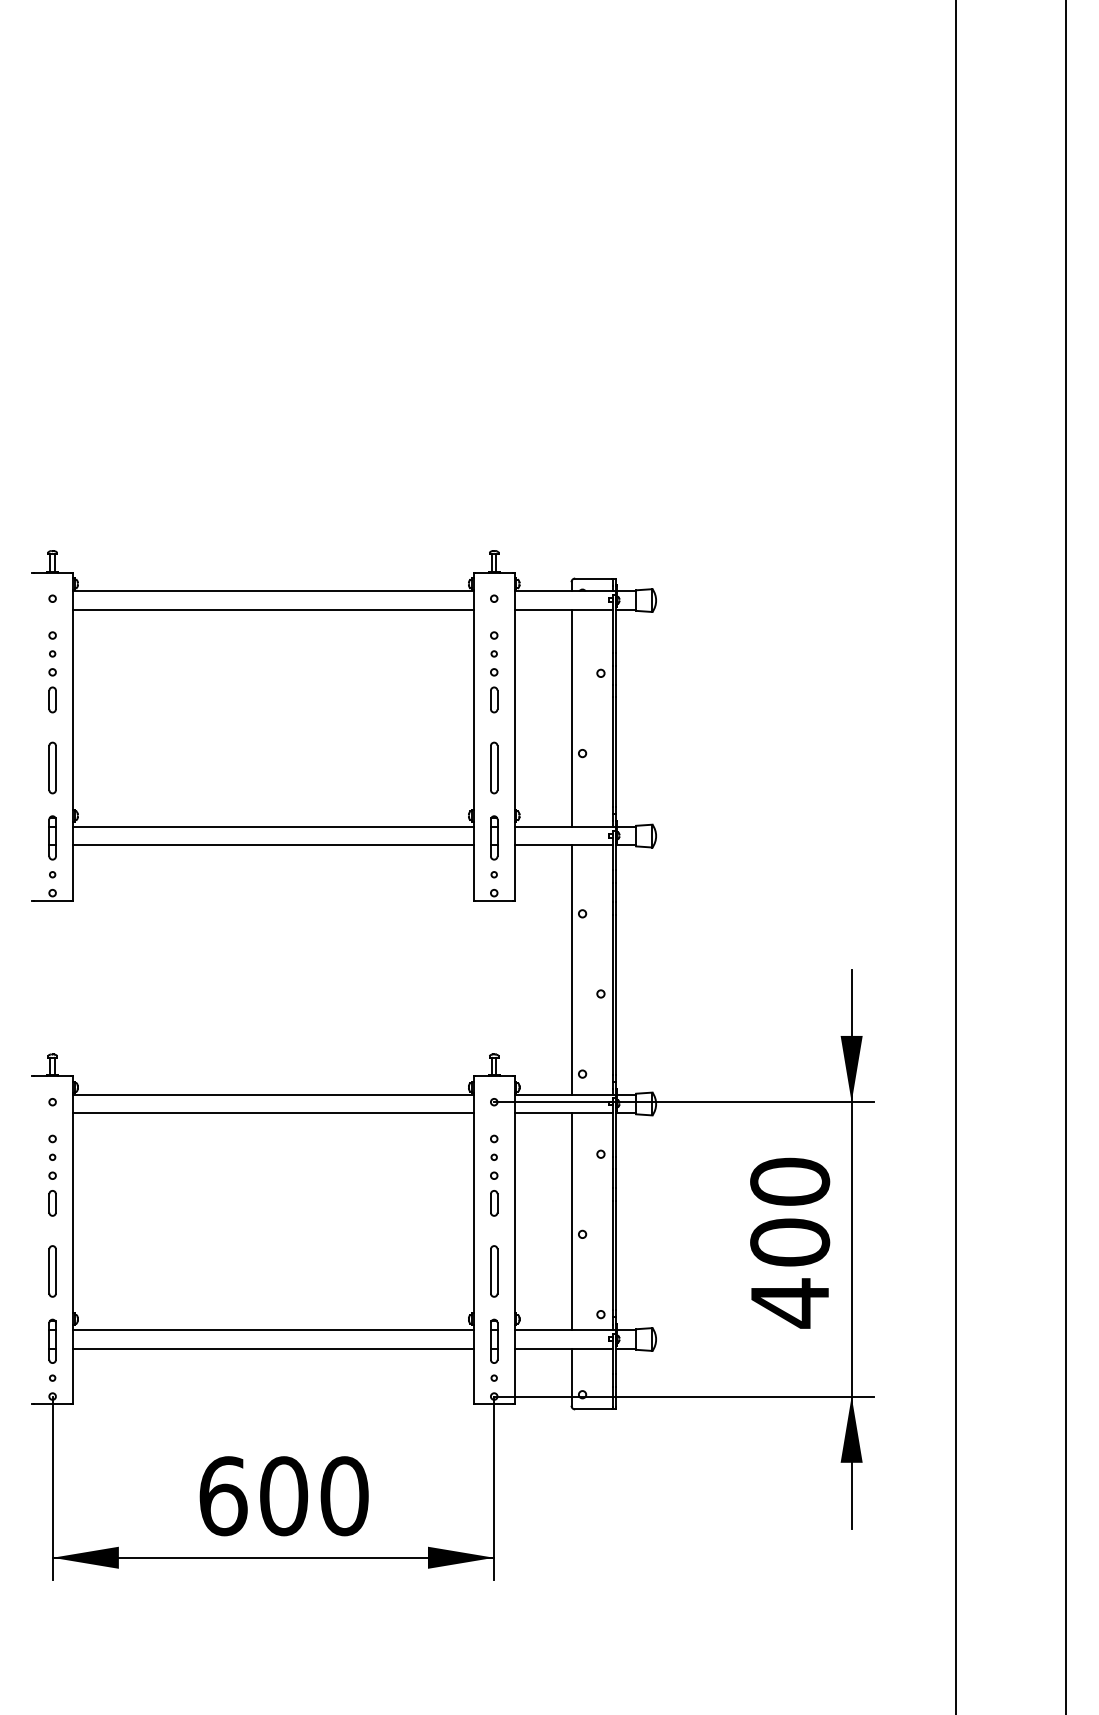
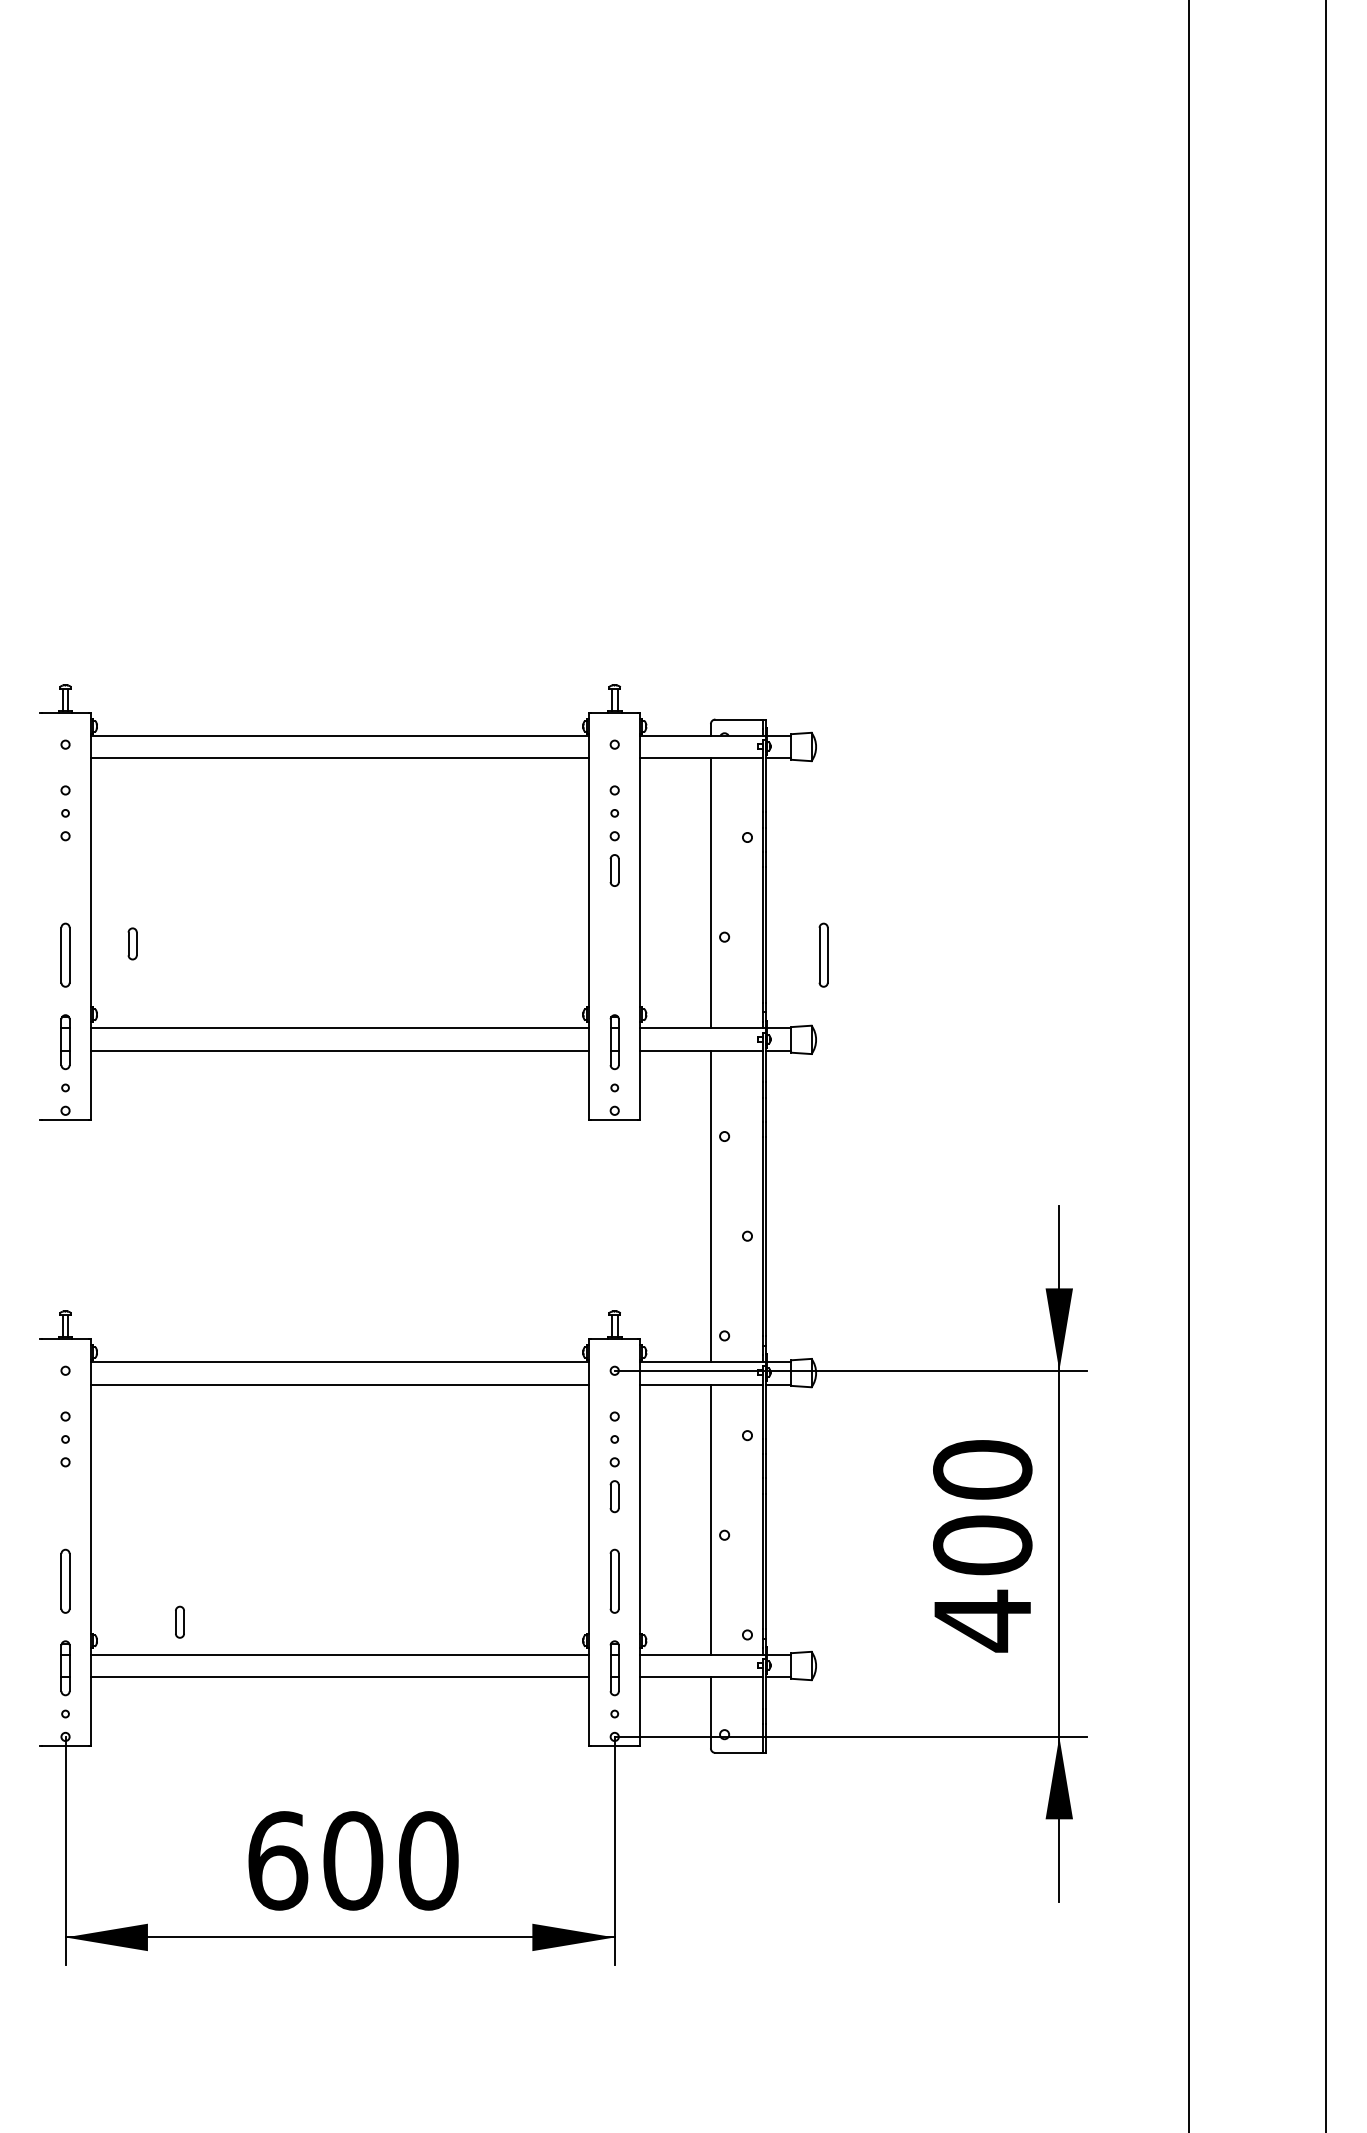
part: (52, 699) -> (132, 943), moved
part: (494, 767) -> (824, 954), moved
part: (52, 1203) -> (179, 1622), moved

